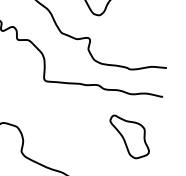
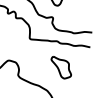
part: (128, 136) -> (60, 67), moved

